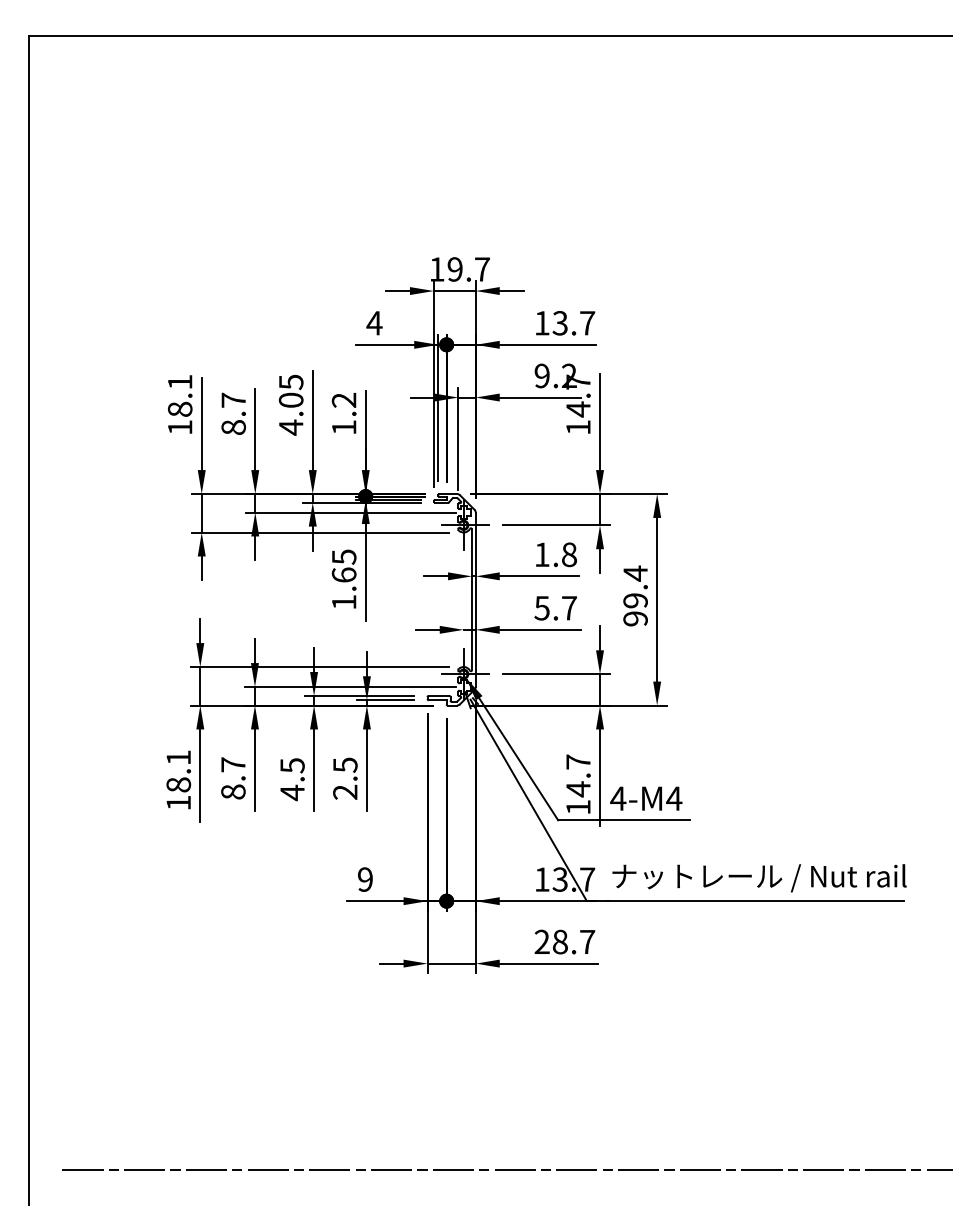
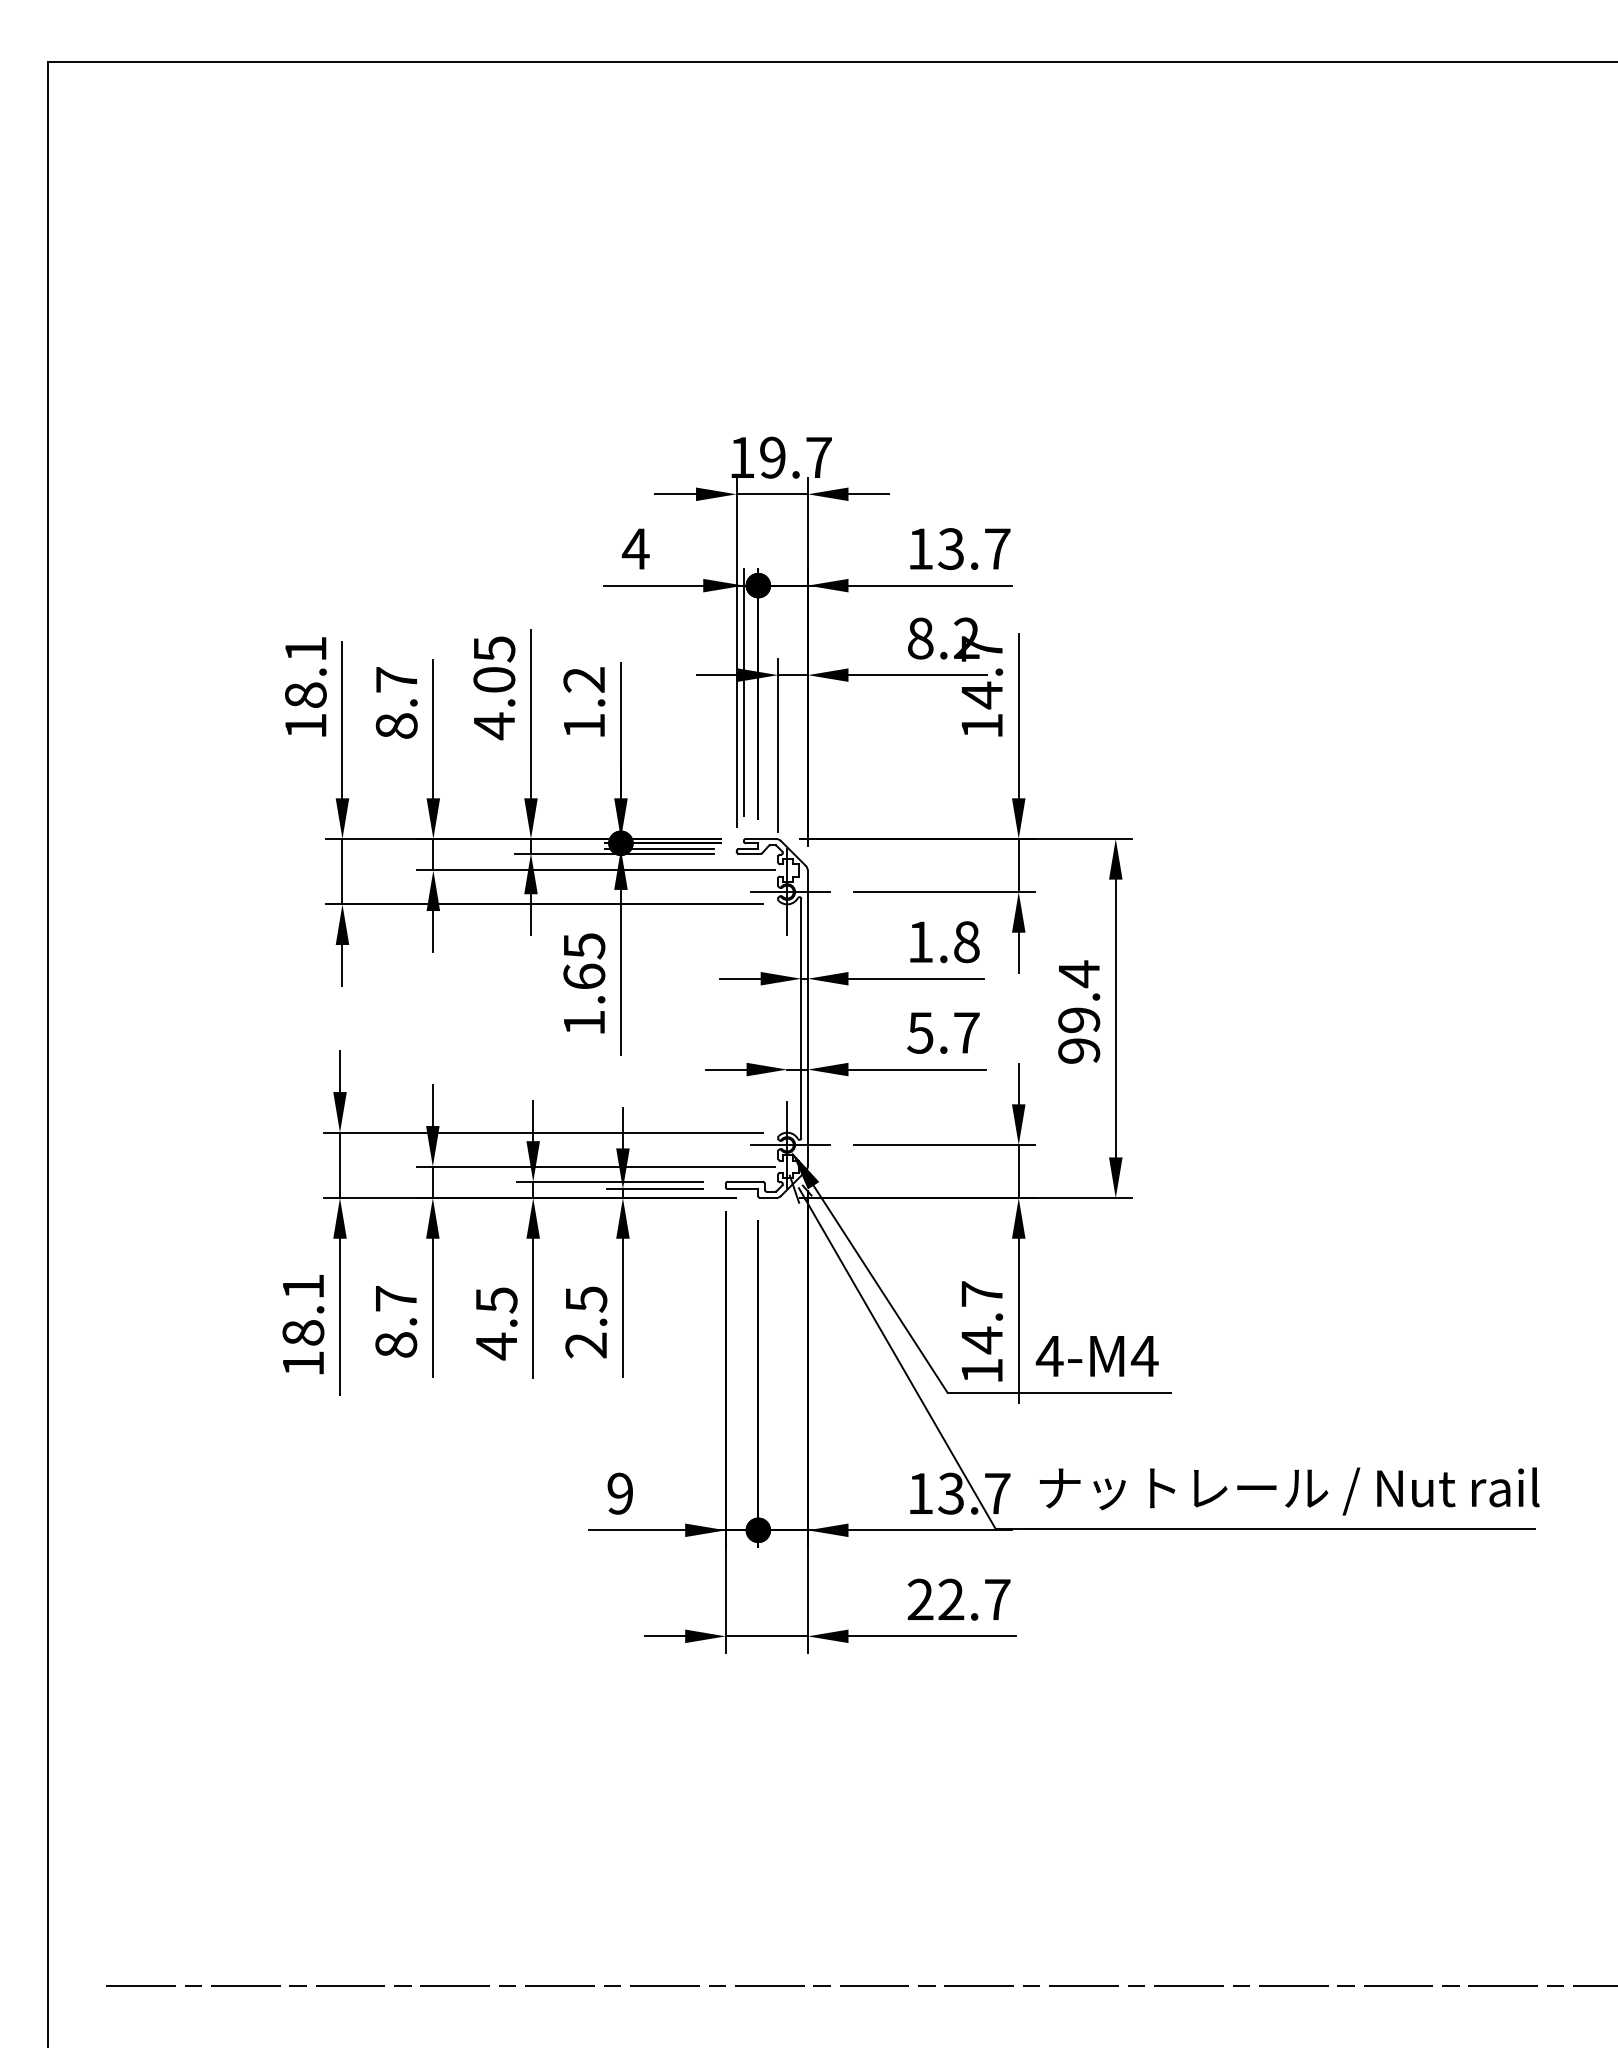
text: (541, 375) -> (919, 637), 9.2 -> 8.2
text: (559, 941) -> (949, 1598), 28.7 -> 22.7

